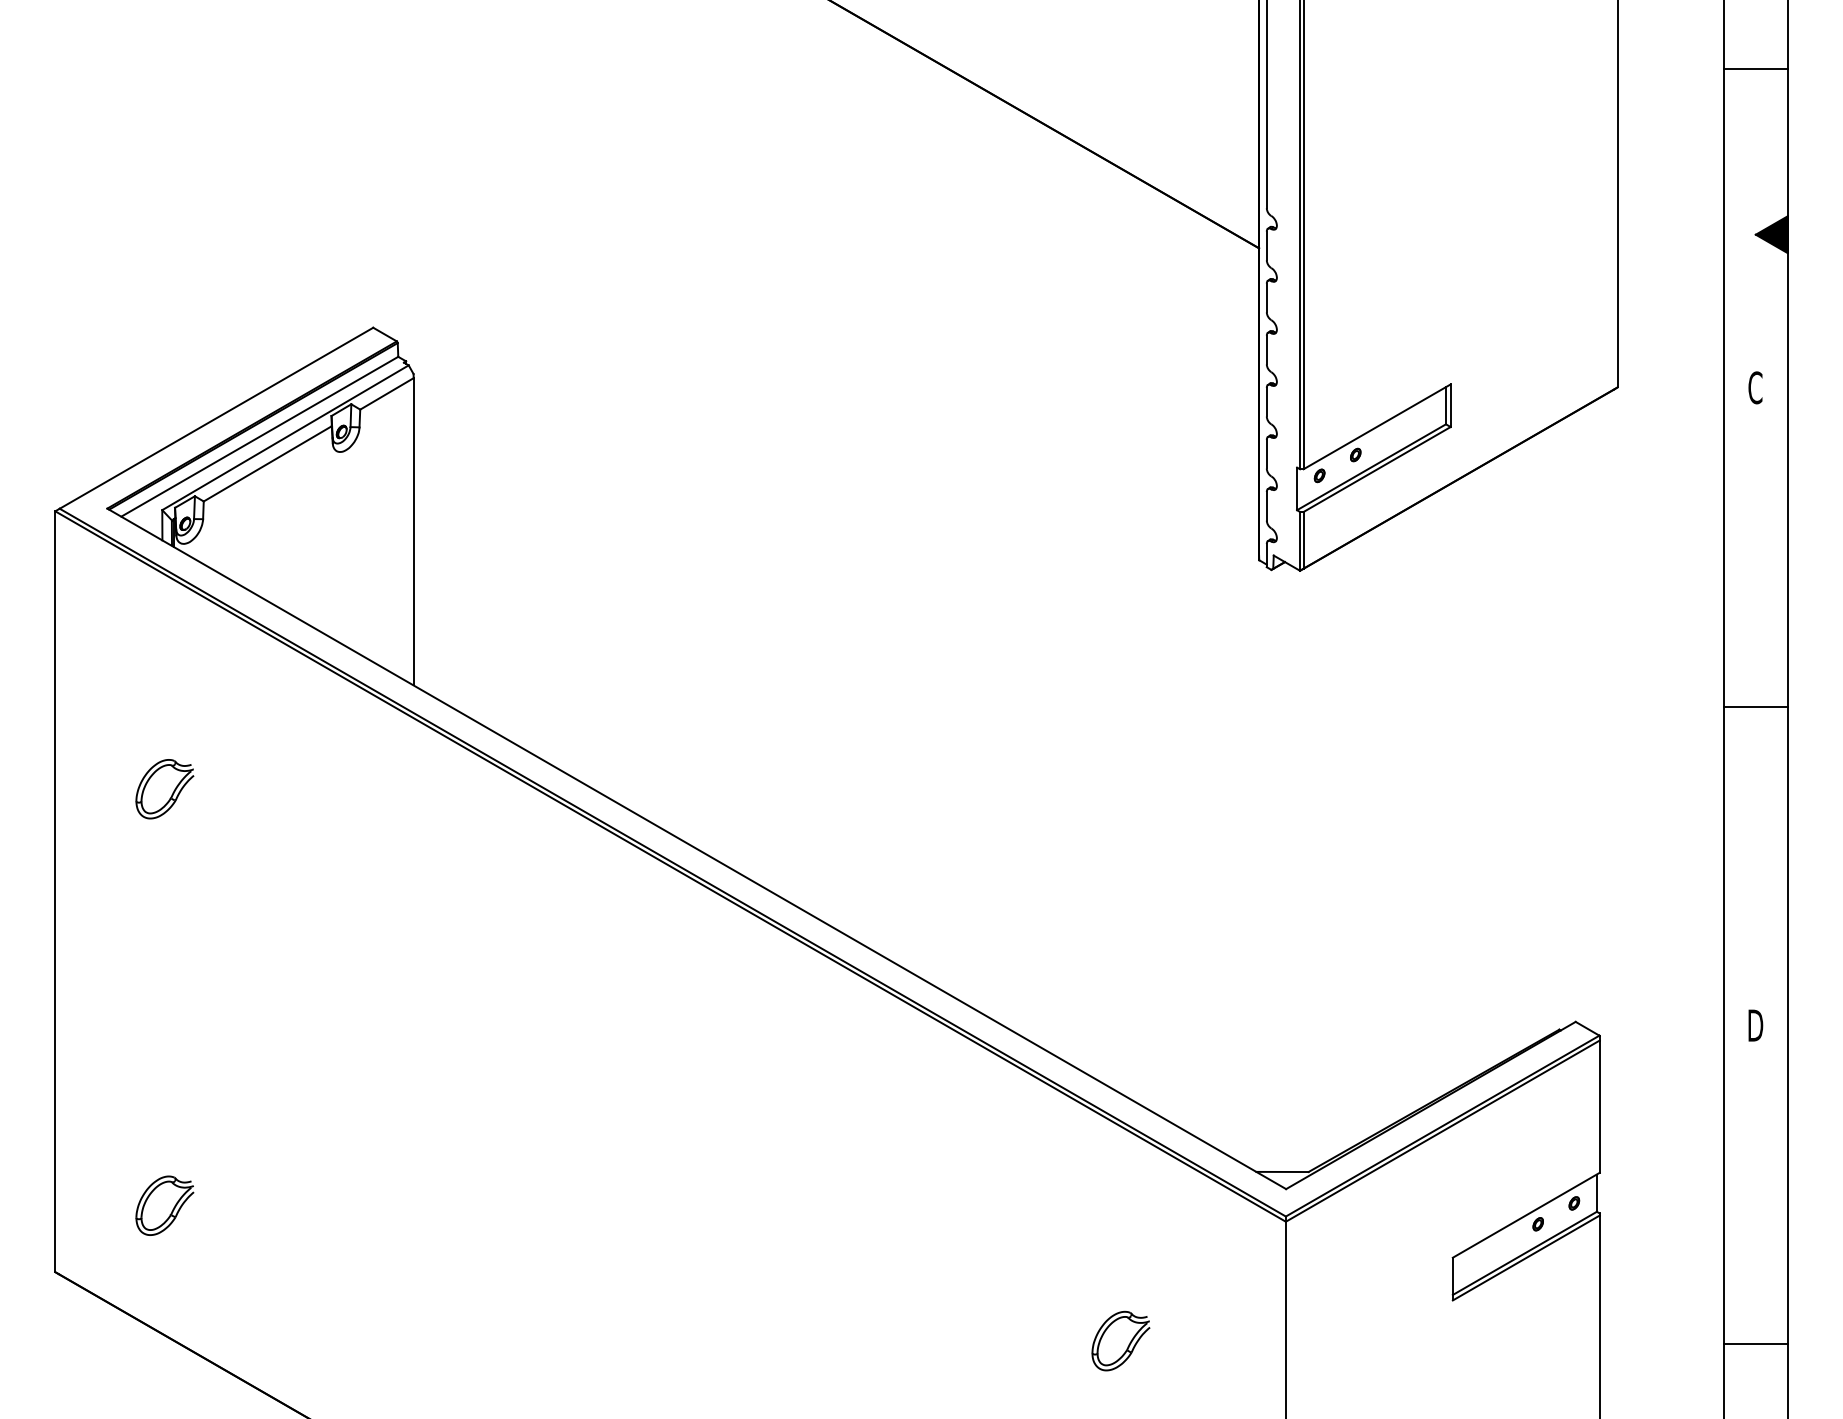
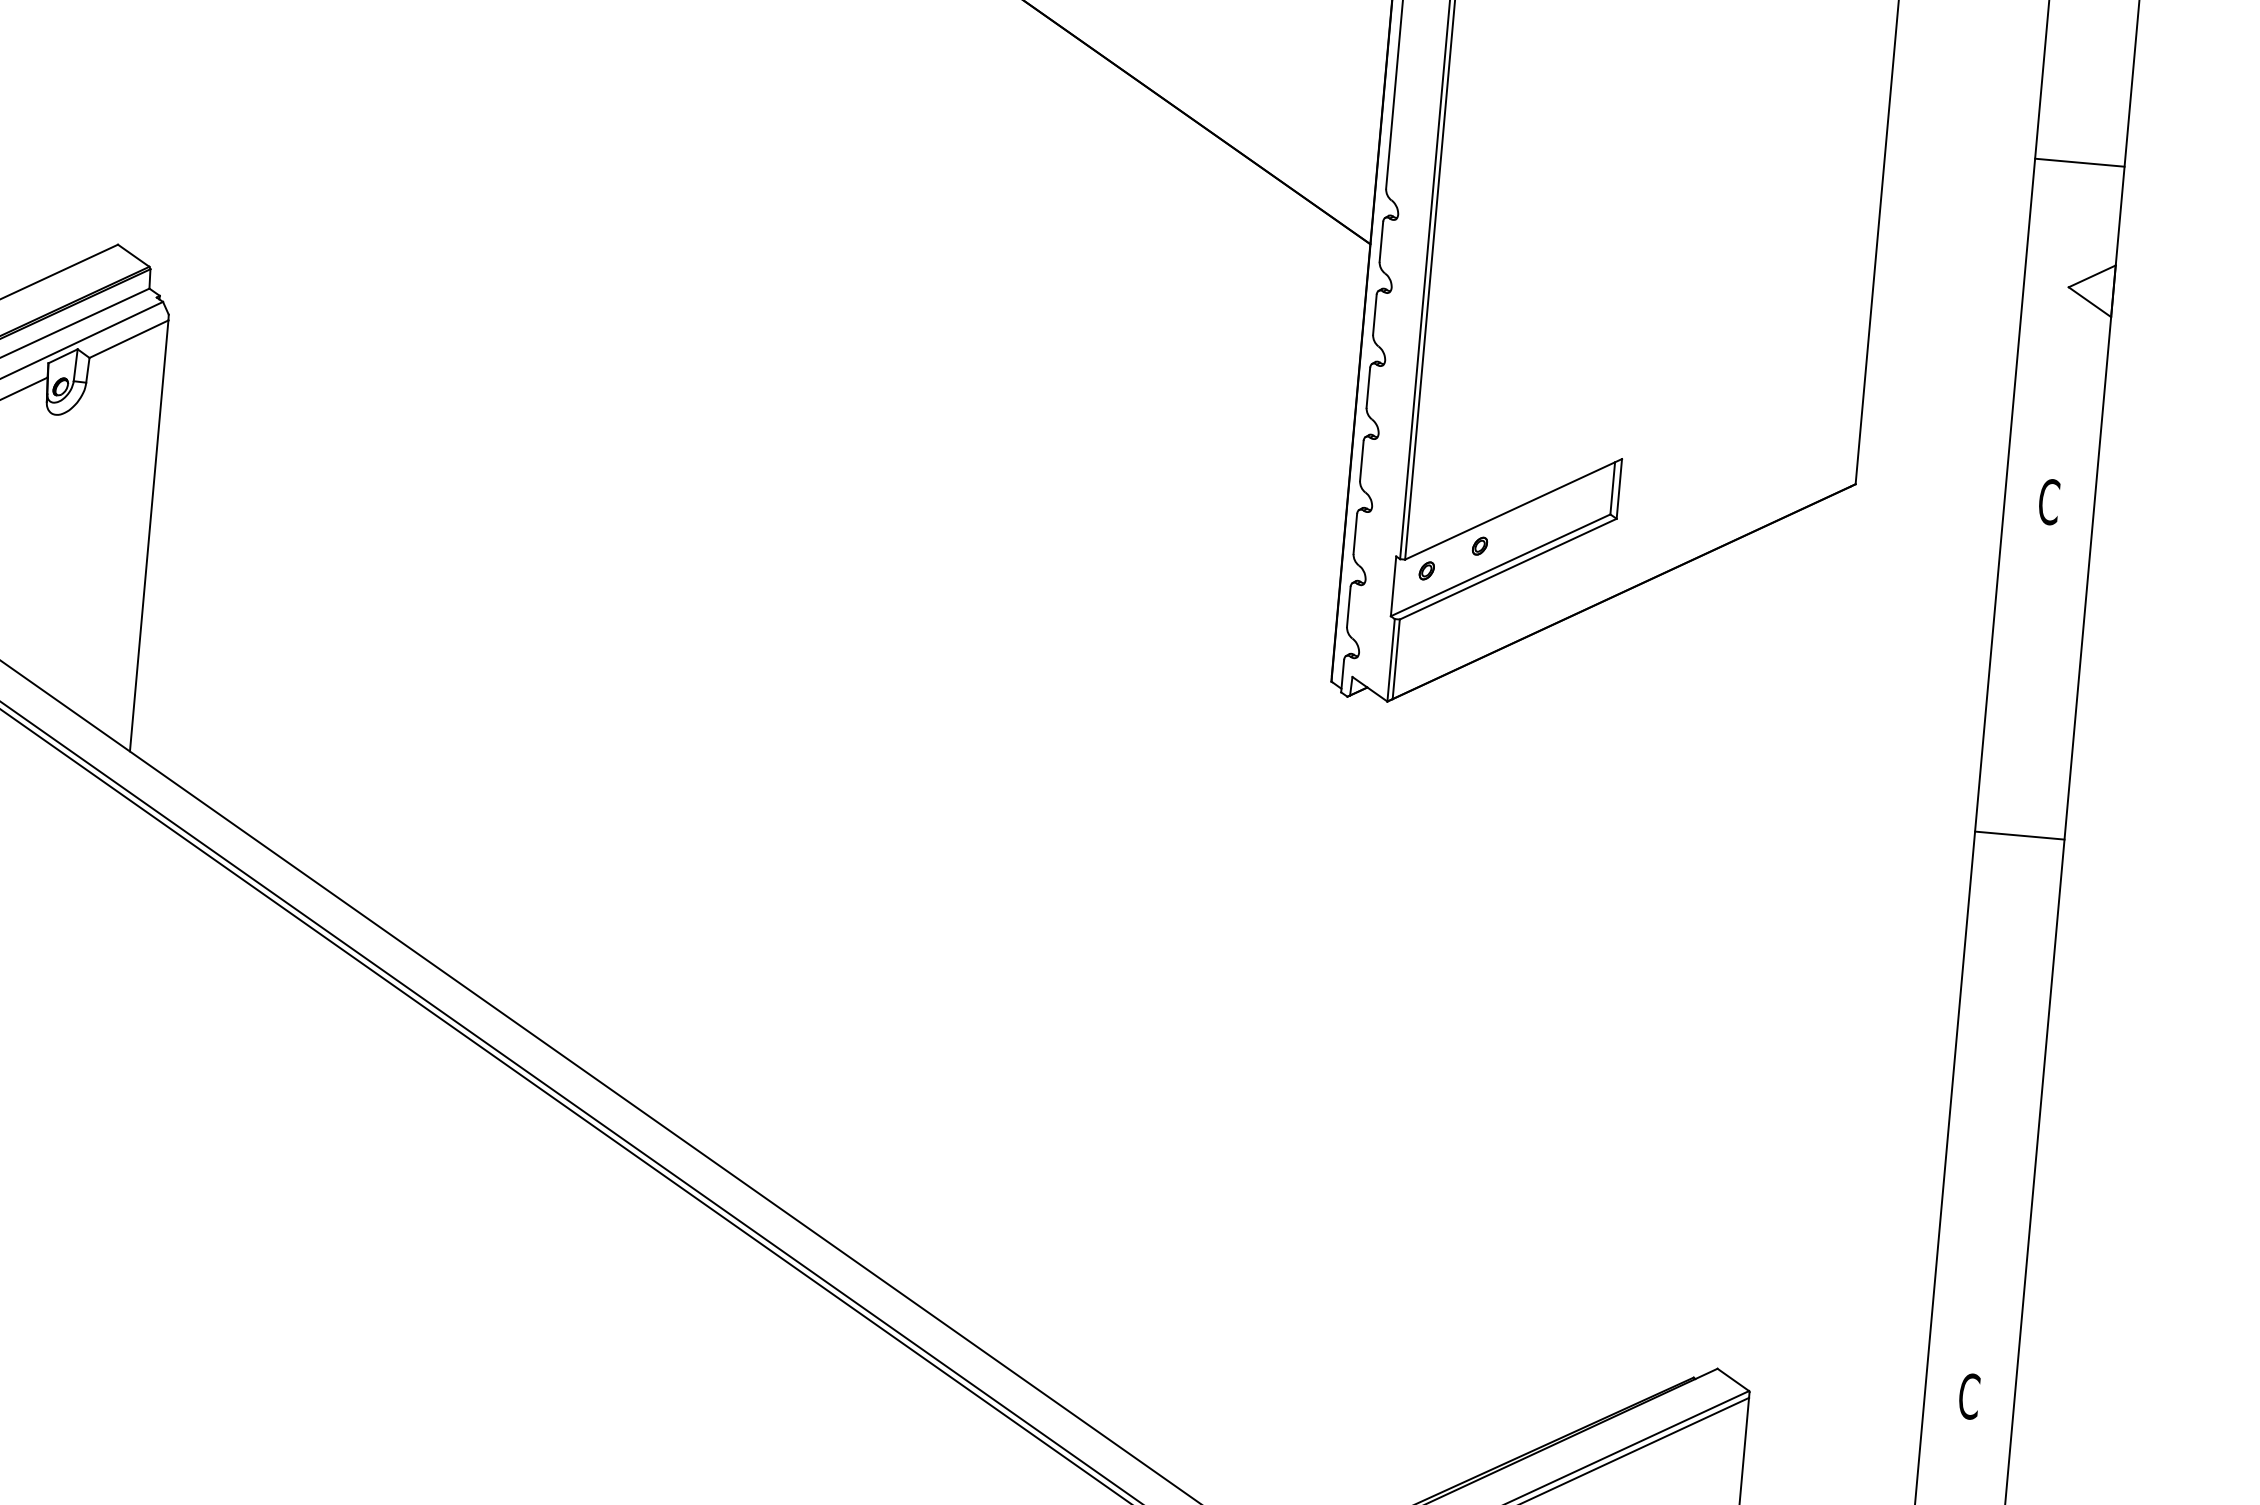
line: (1755, 68) -> (2079, 162), moved
fill: (1771, 234) -> (2090, 288), removed
line: (1755, 706) -> (2019, 835), moved
text: (1755, 1025) -> (1969, 1396), D -> C

